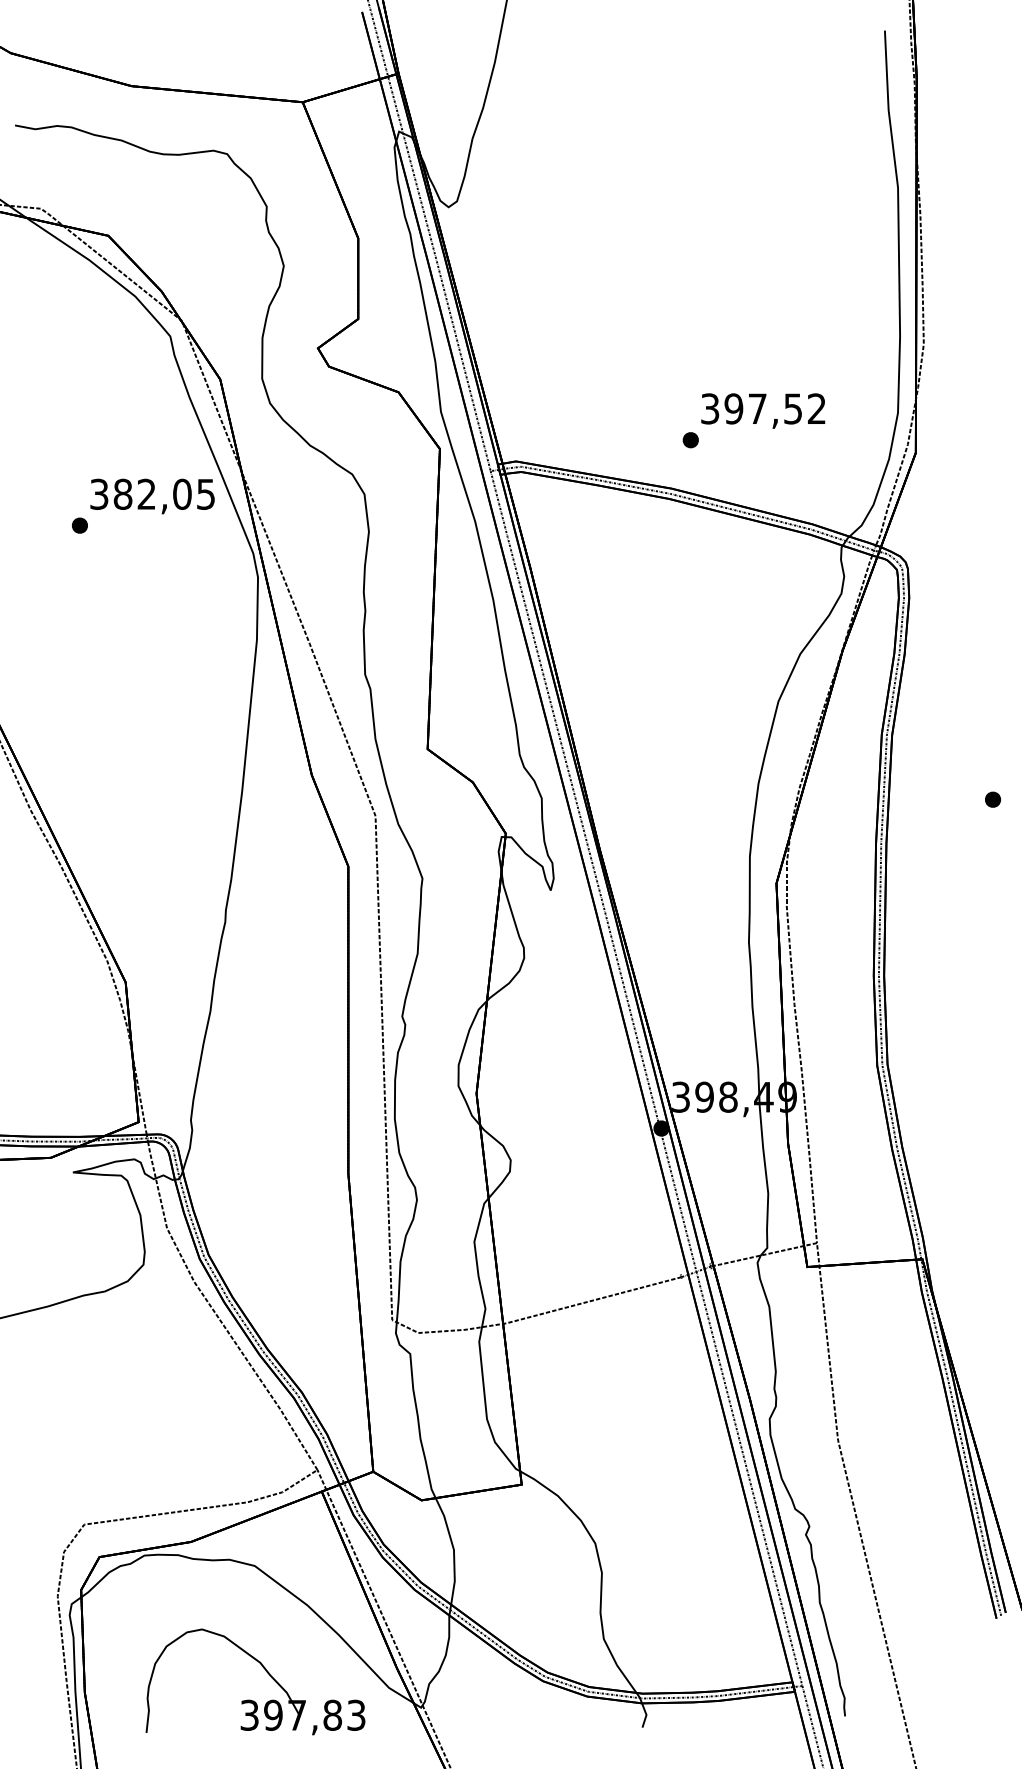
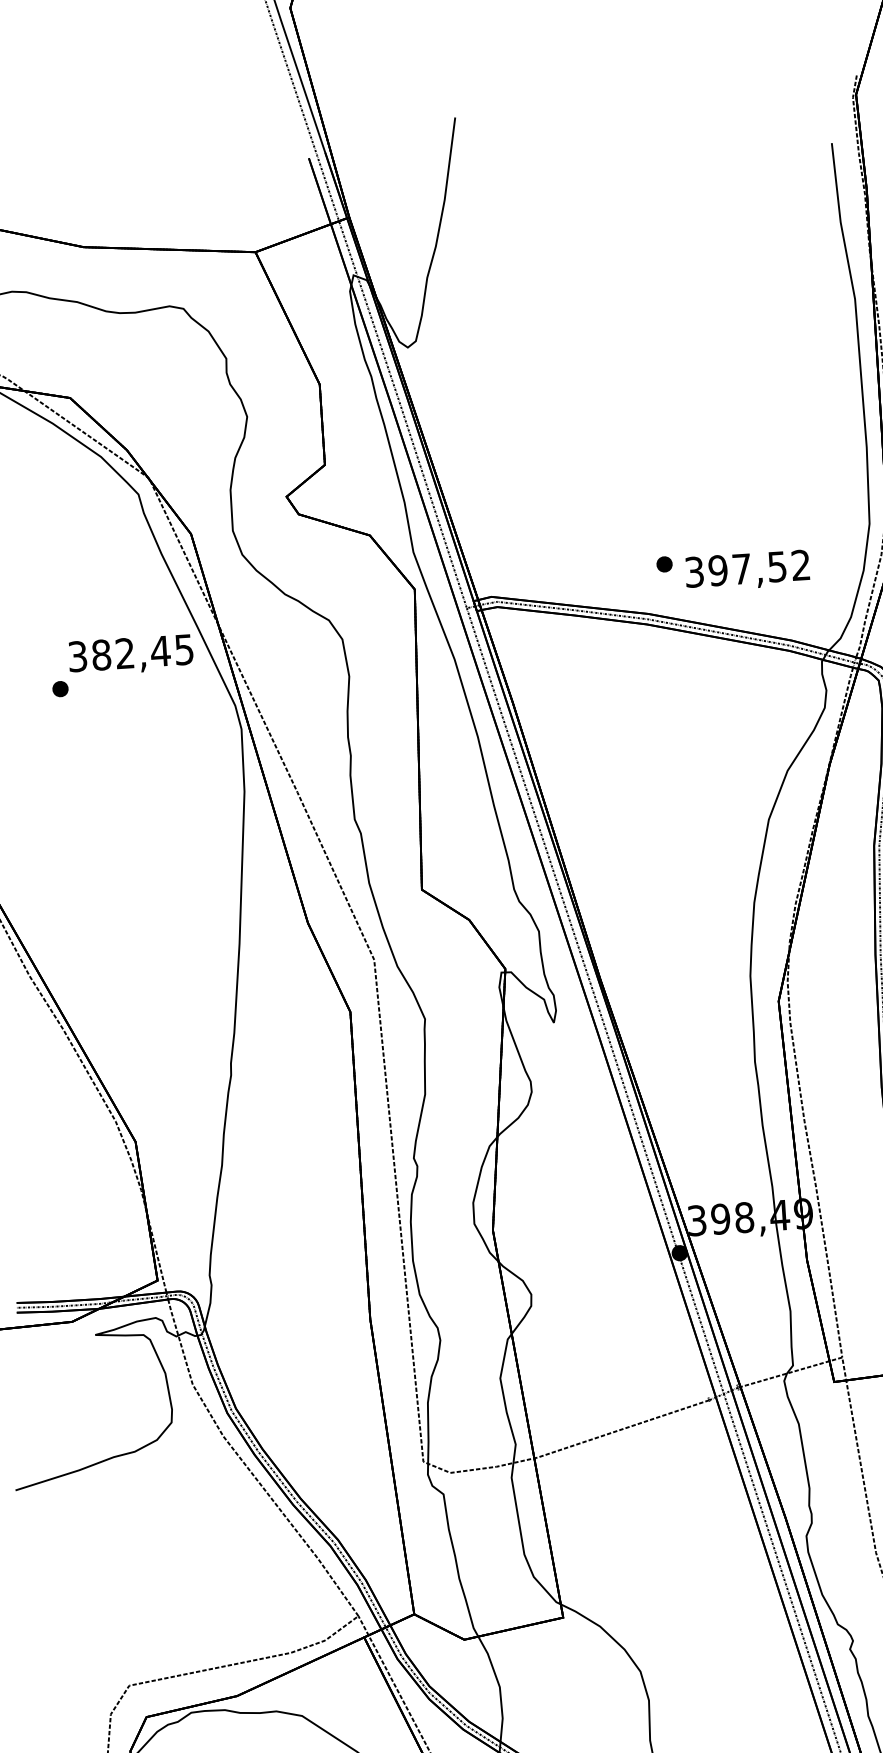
text: (763, 410) -> (747, 570), moved
text: (182, 493) -> (160, 650), 382,05 -> 382,45

